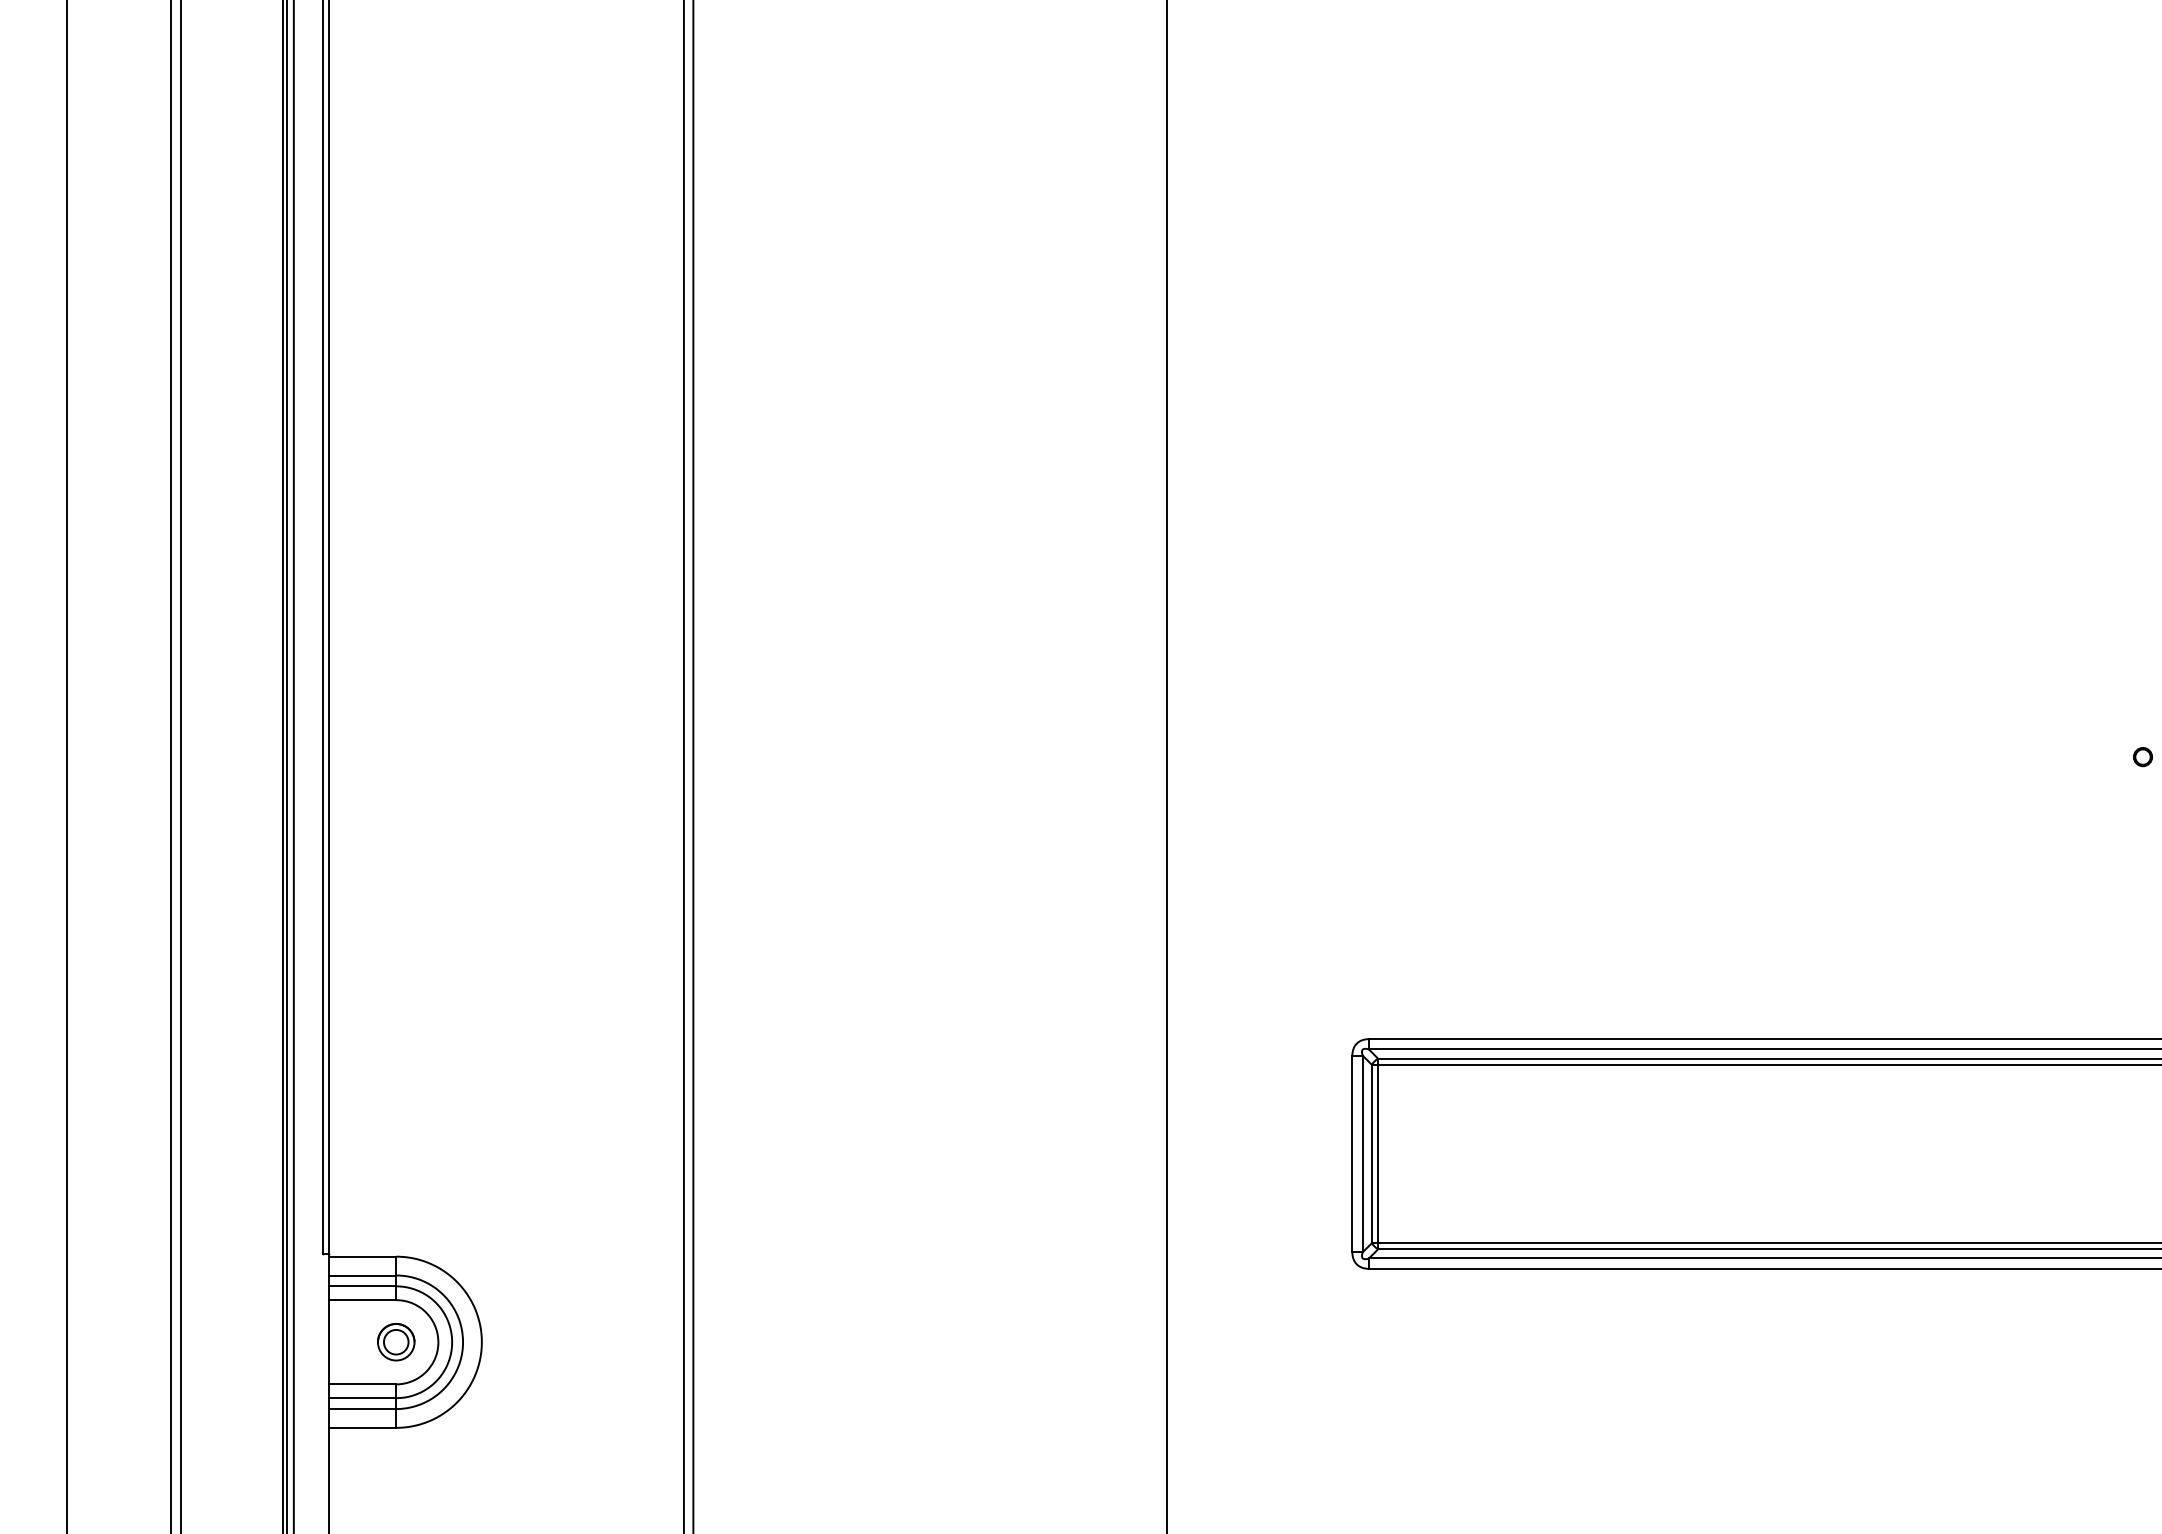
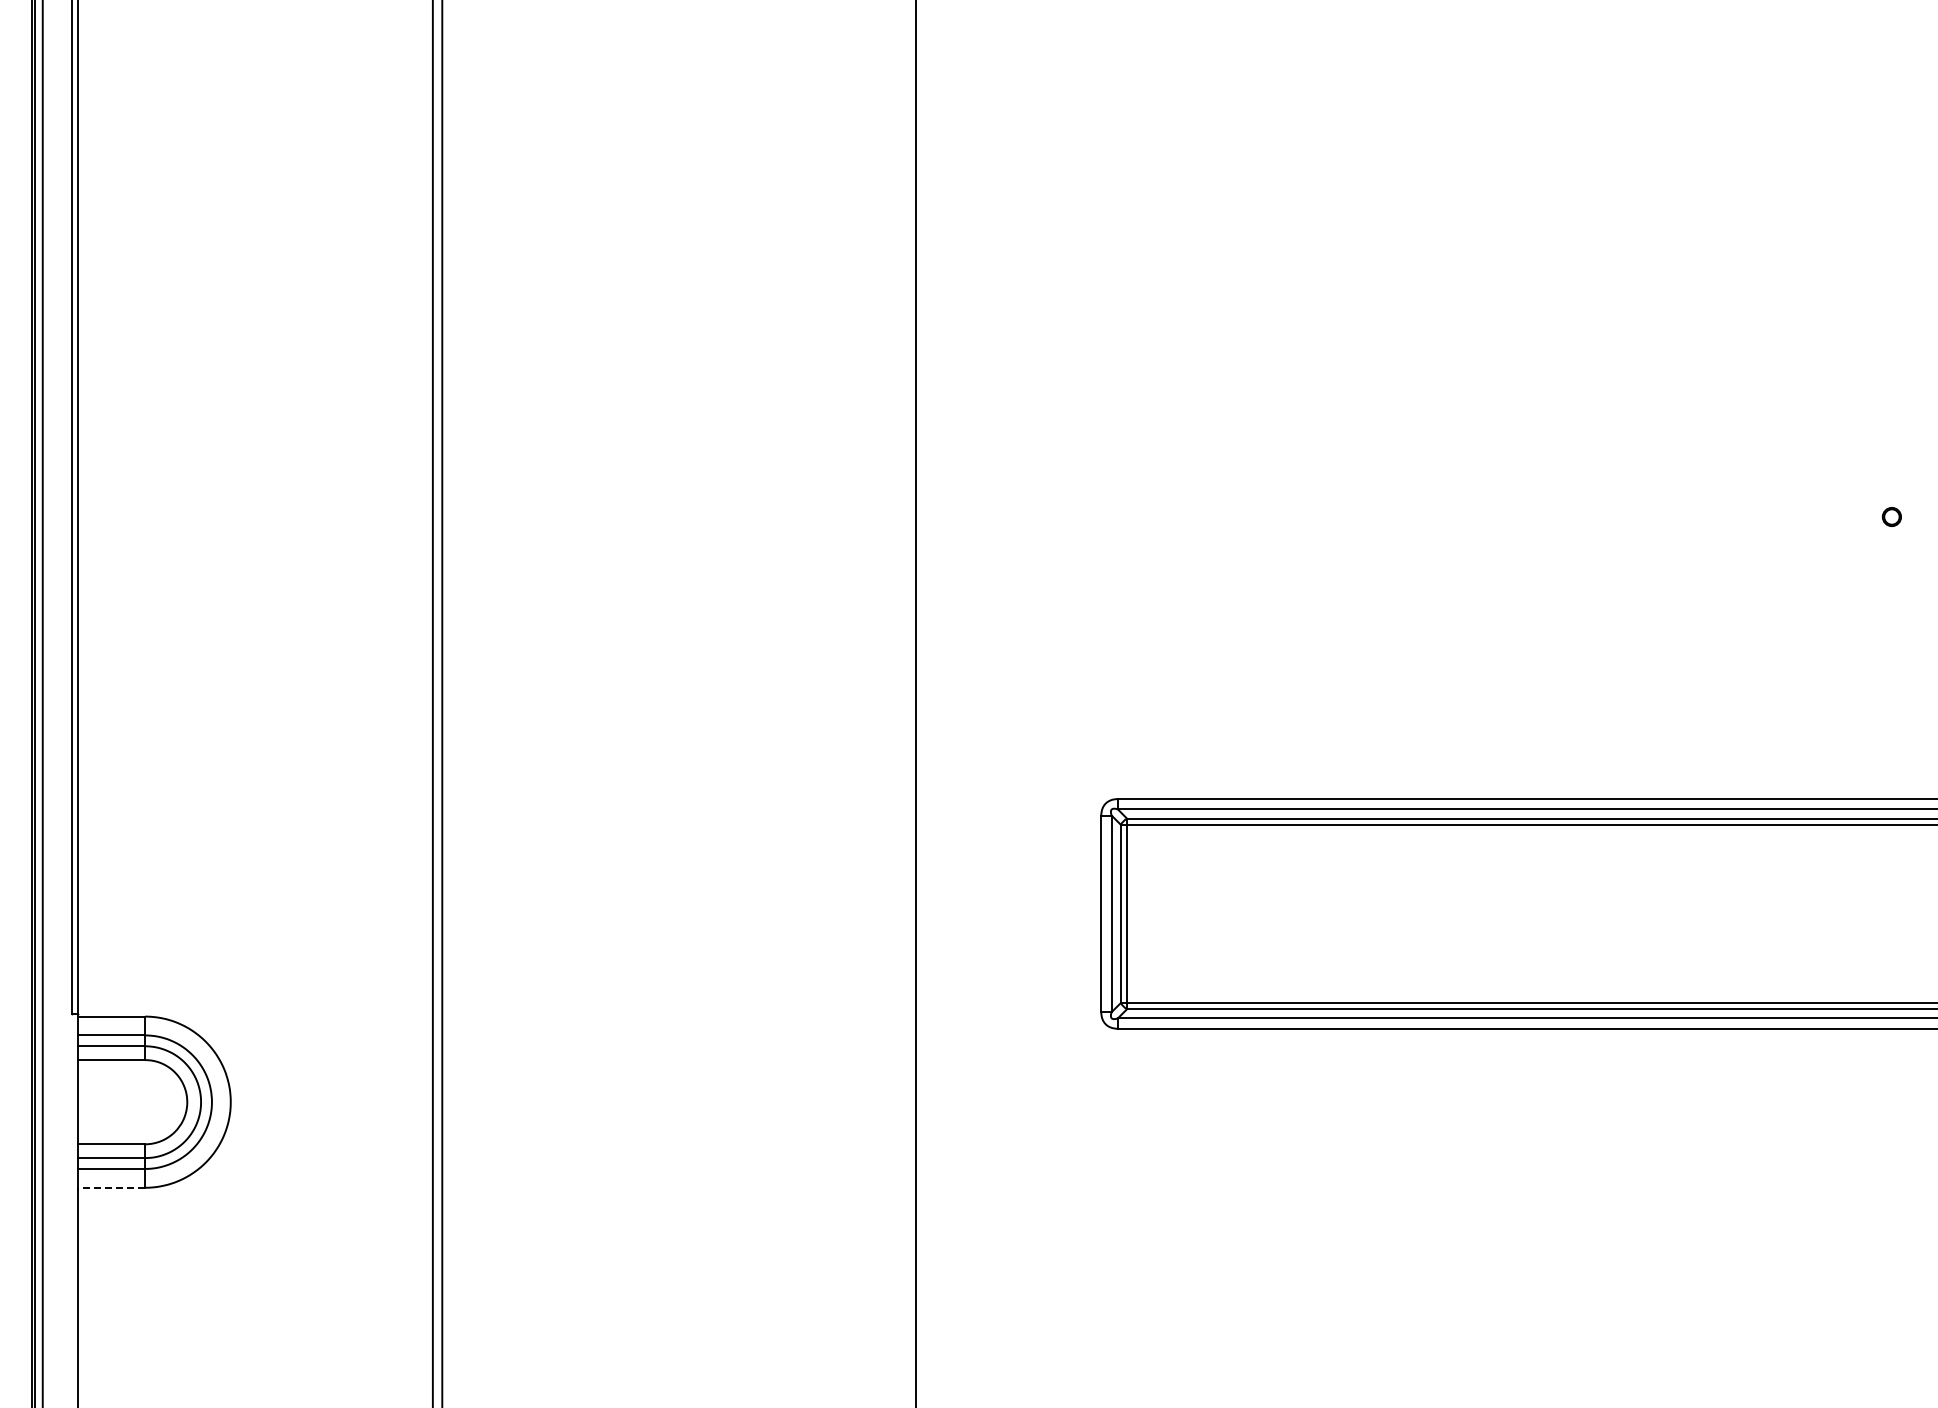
part: (396, 1342) -> (145, 1102), removed
line: (362, 1427) -> (111, 1187), solid -> dashed

